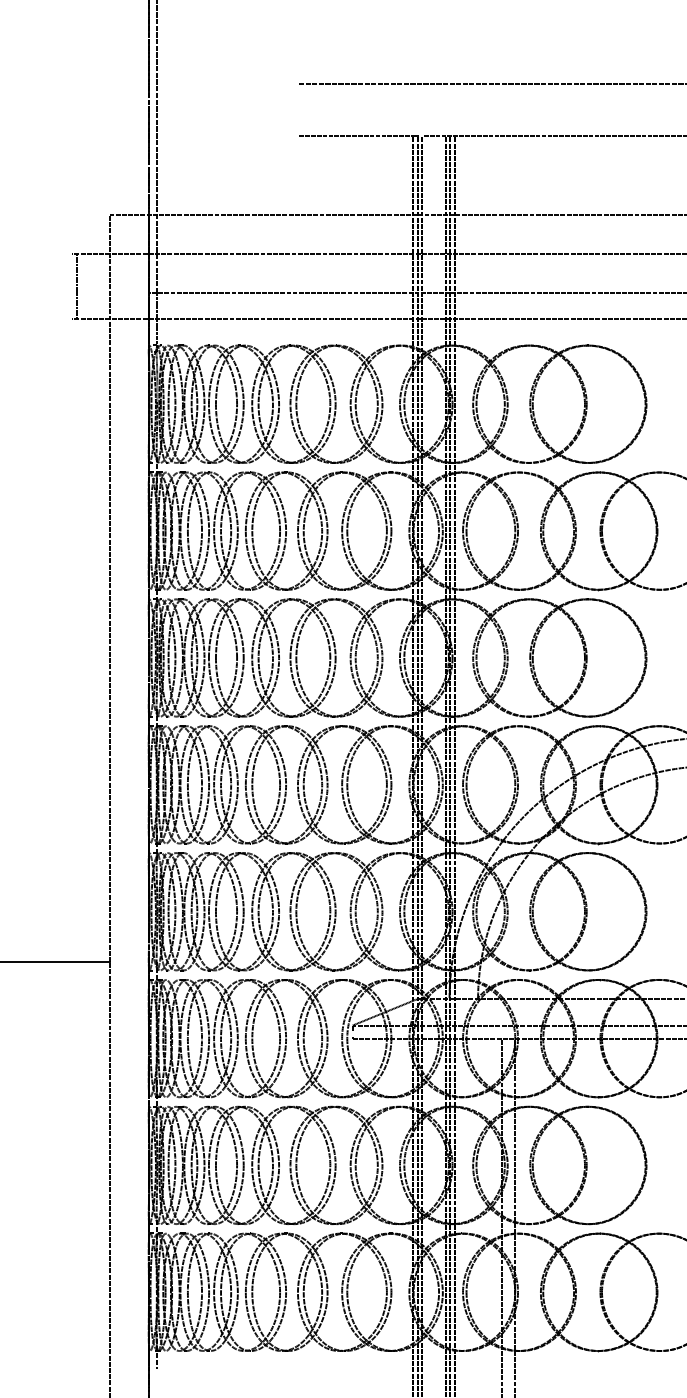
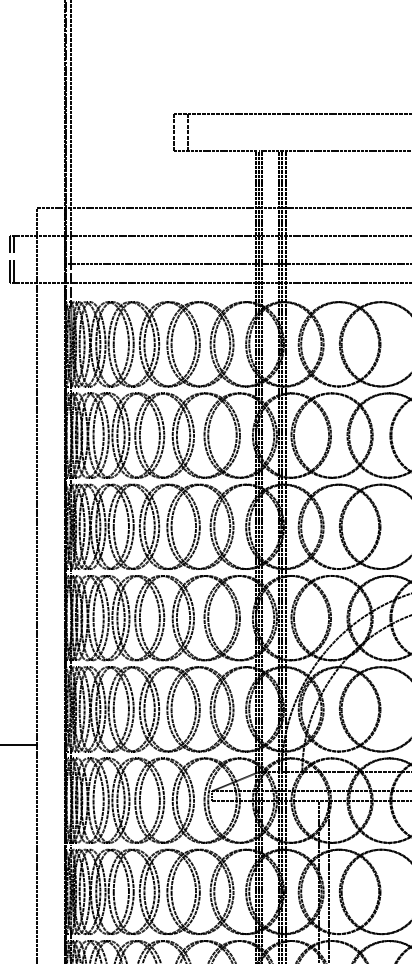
line: (299, 109) -> (173, 132), added
line: (319, 109) -> (188, 132), added
line: (71, 286) -> (9, 259), added

